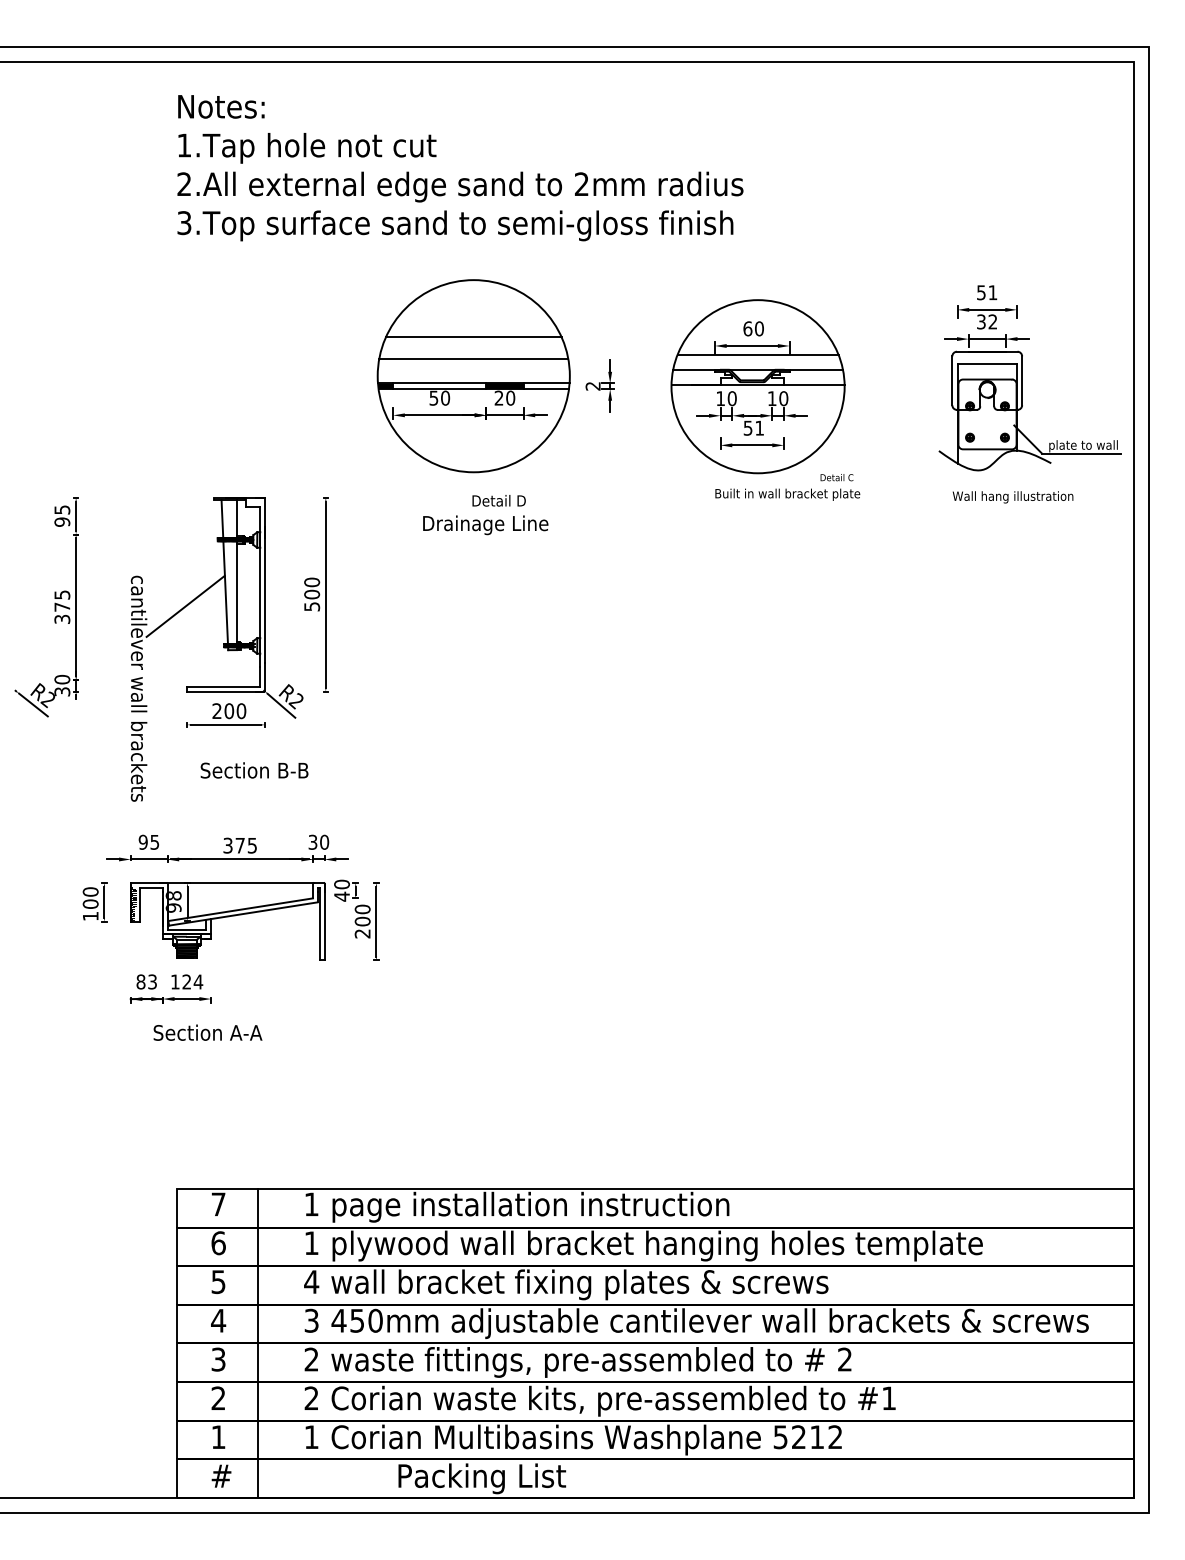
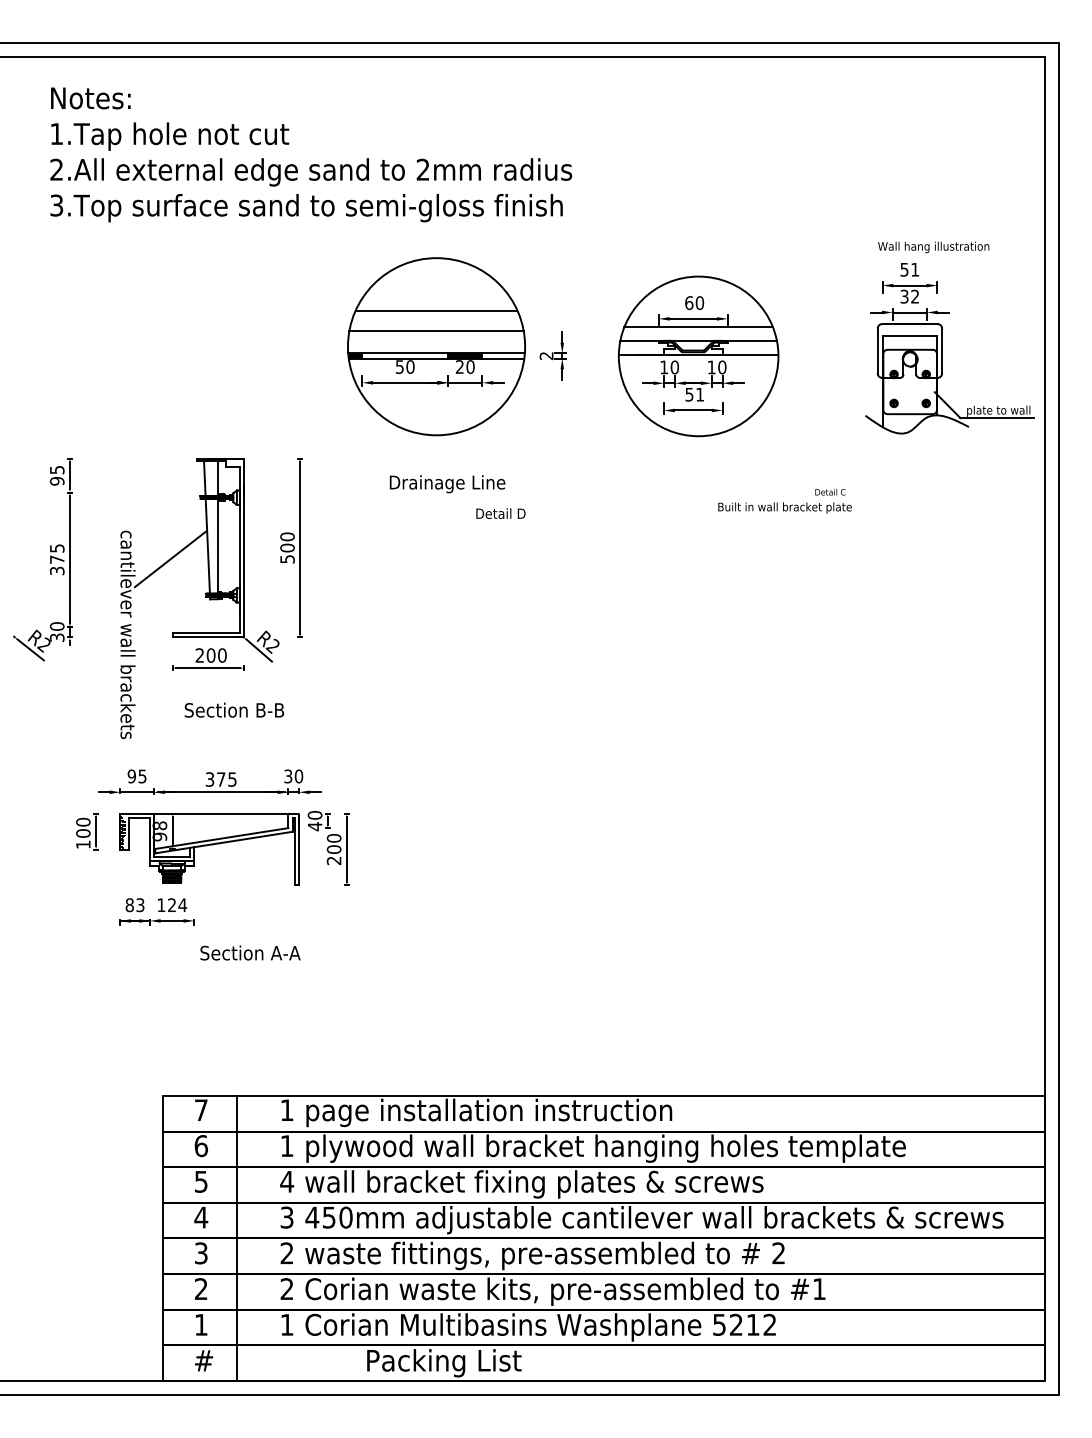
text: (460, 167) -> (311, 154), moved
text: (787, 486) -> (784, 500), moved
text: (1012, 497) -> (933, 247), moved
text: (498, 500) -> (500, 513), moved
text: (207, 1032) -> (250, 952), moved

